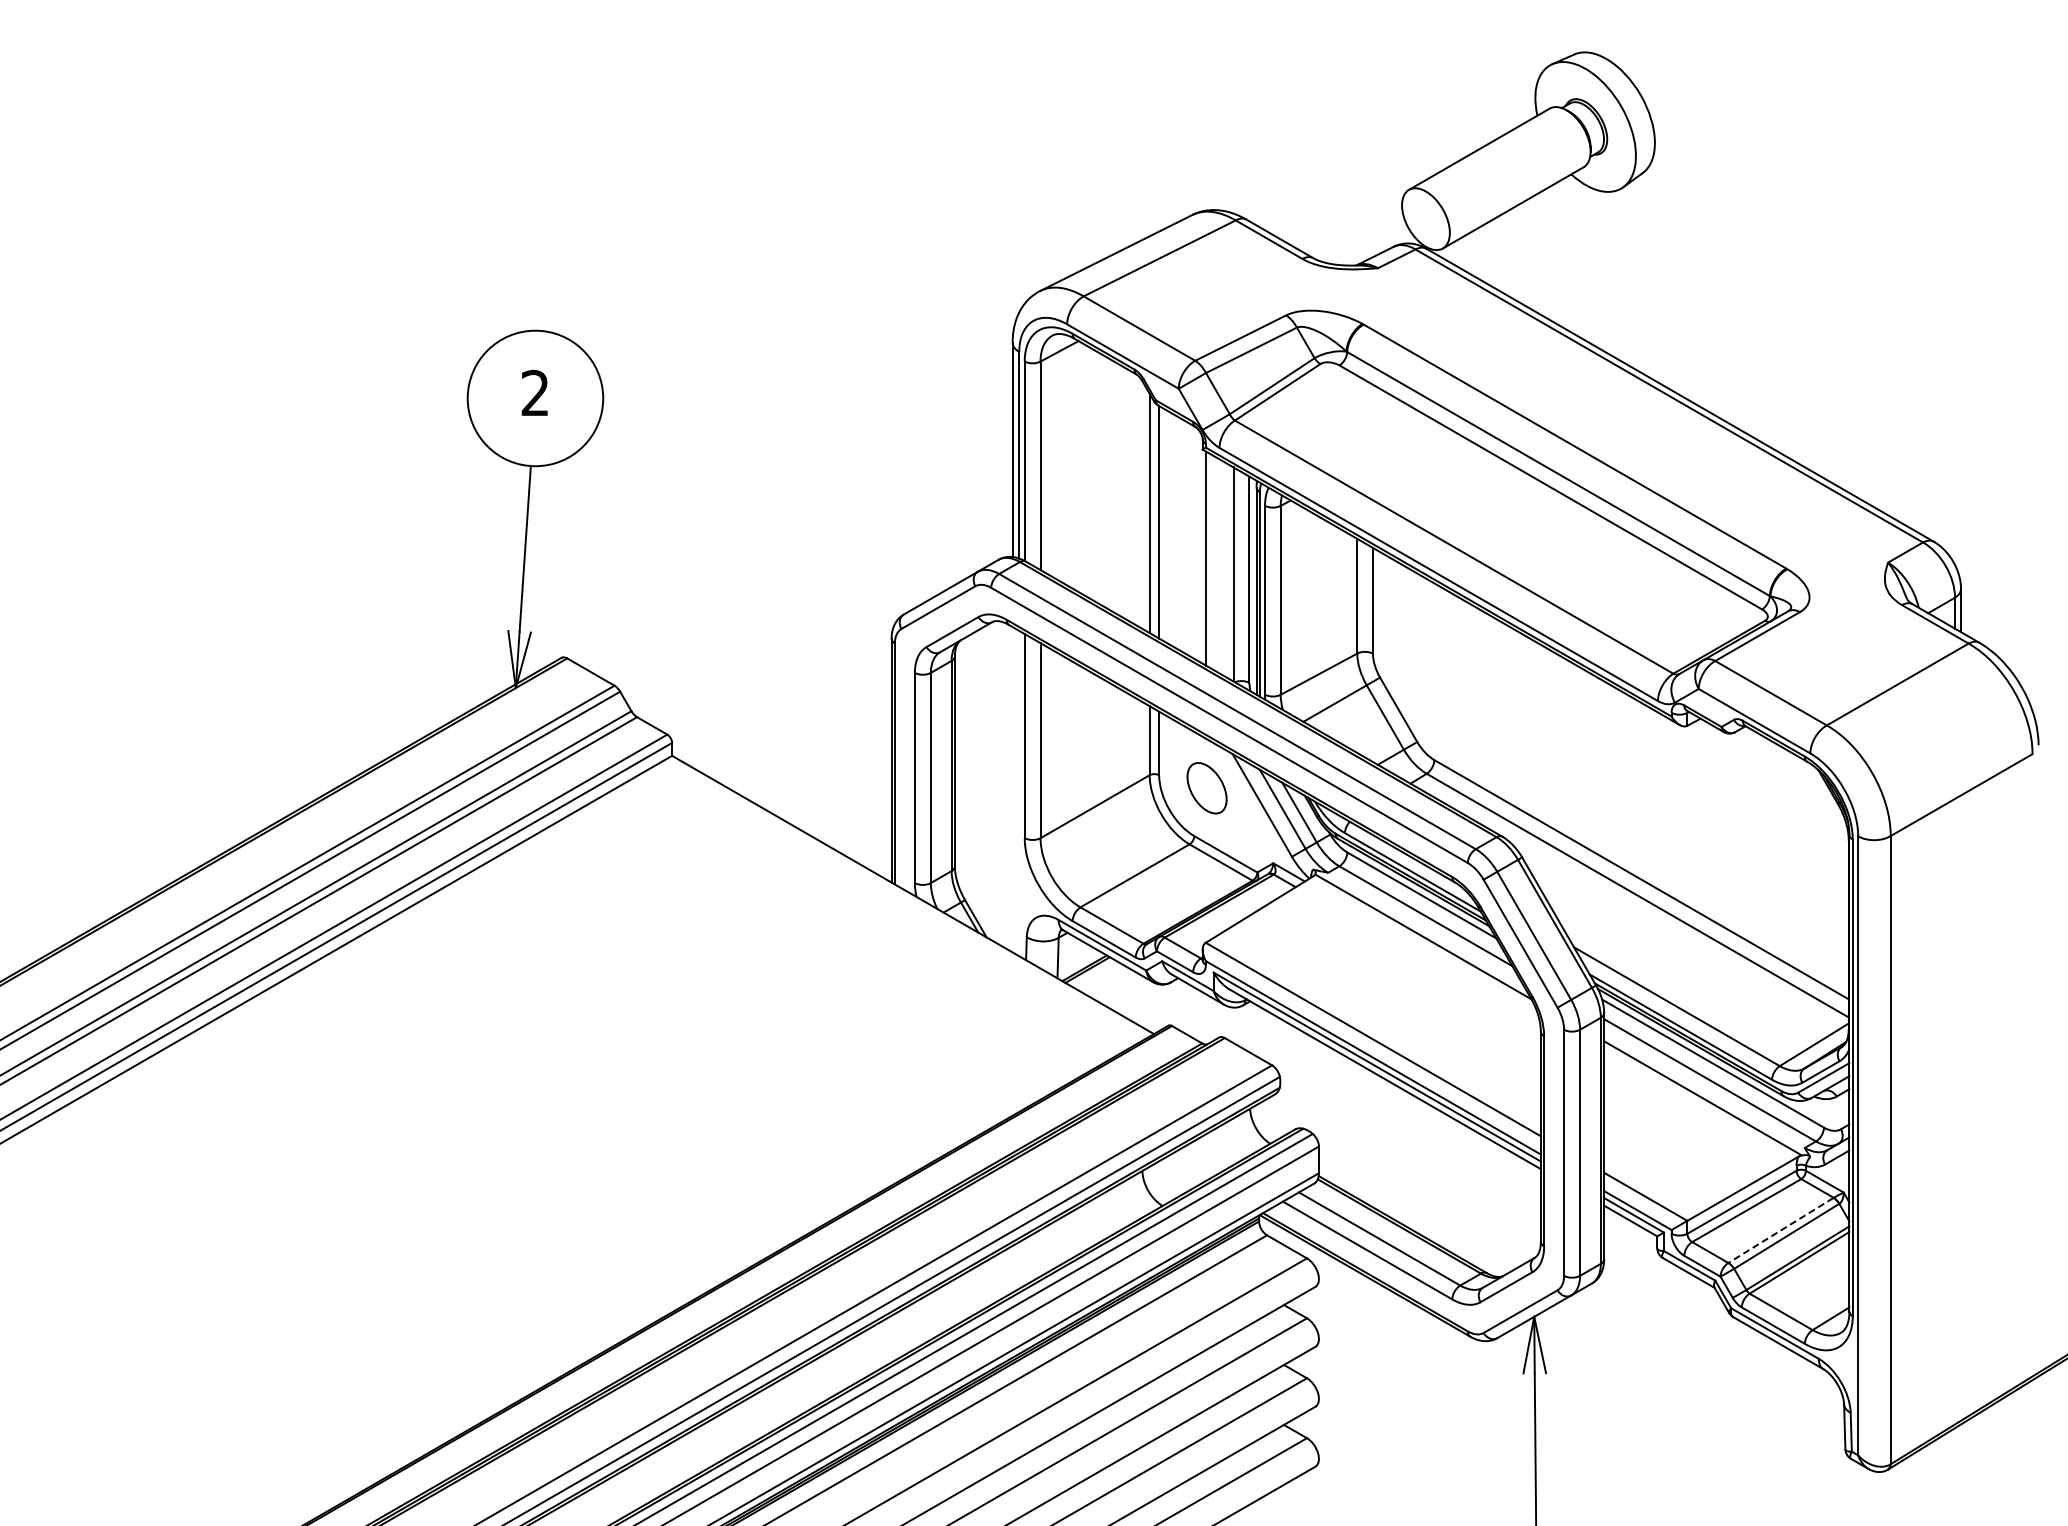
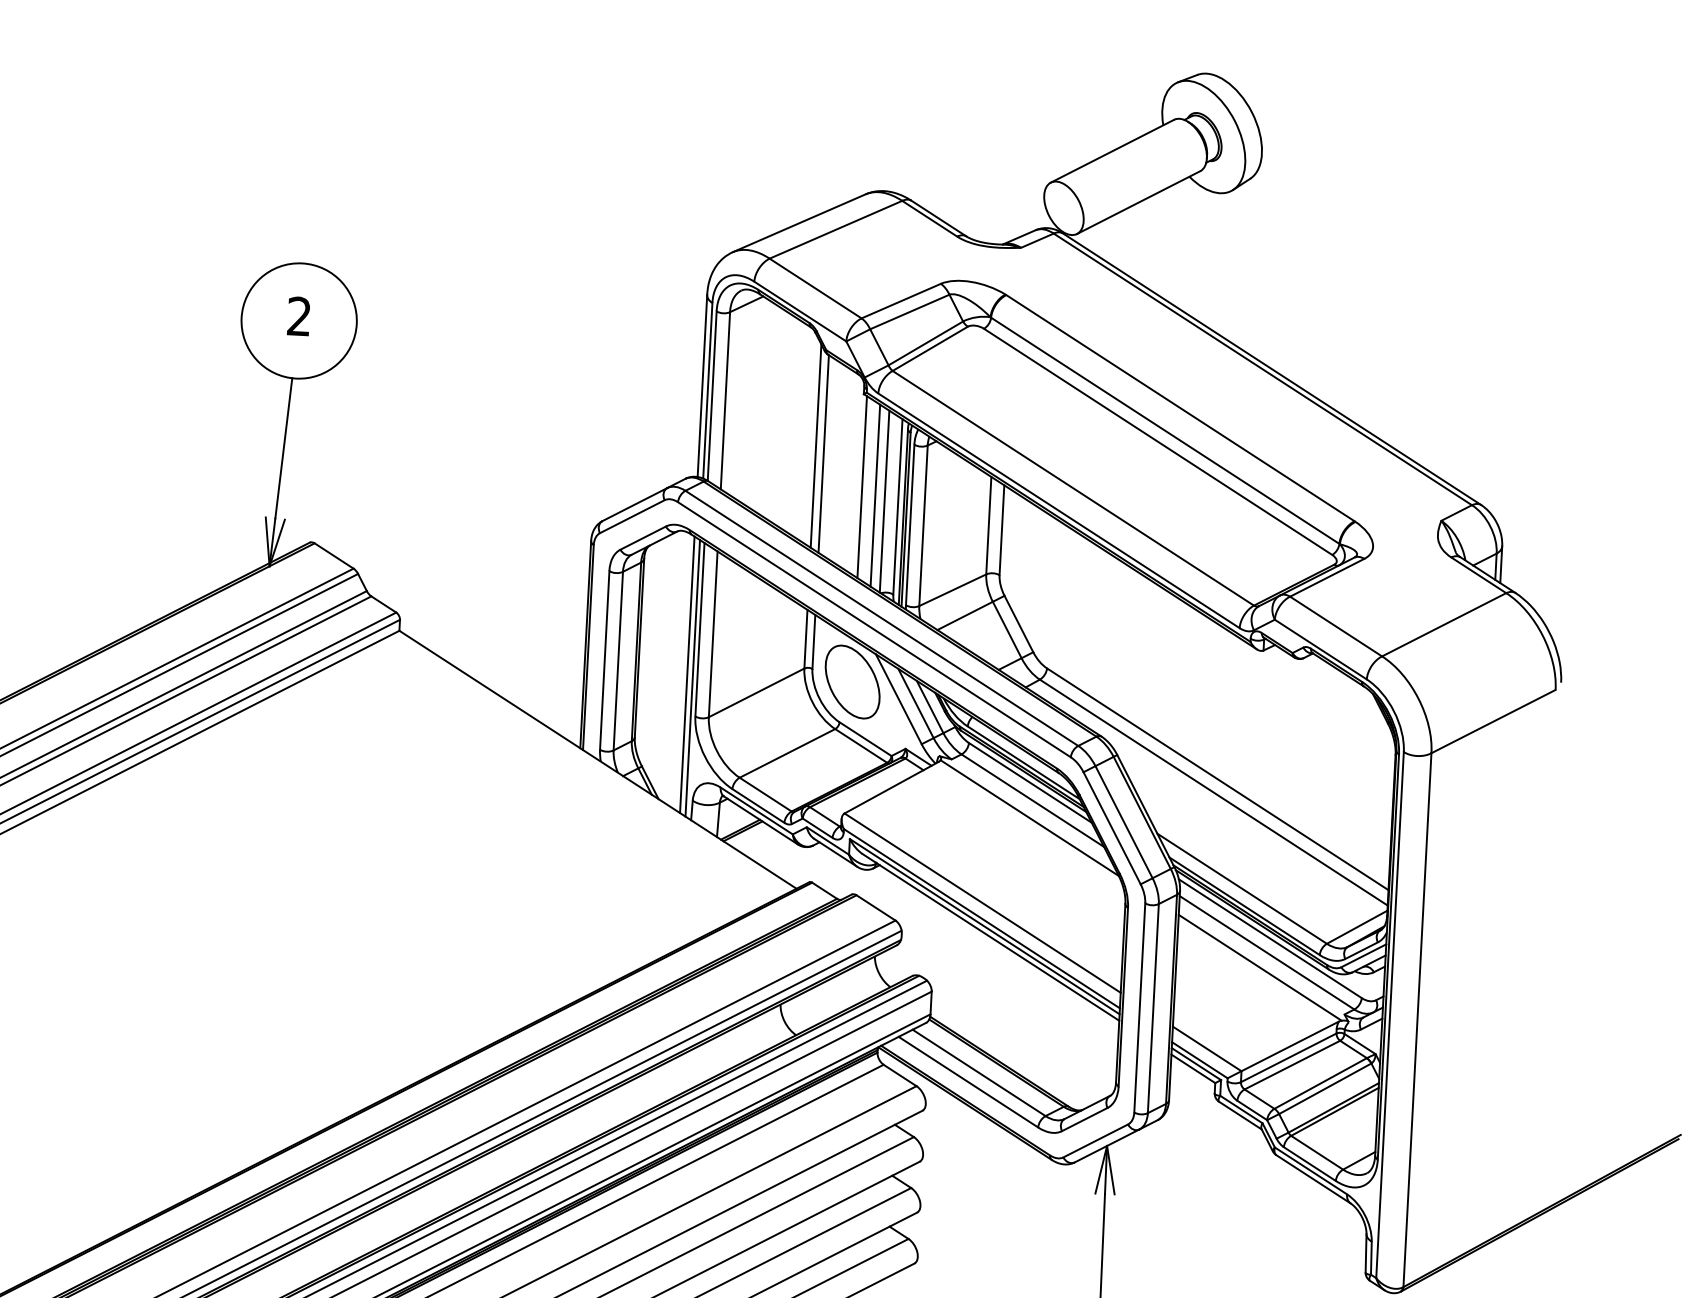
line: (1222, 567) -> (875, 495), added
part: (1206, 788) -> (852, 682), size x1.67
line: (1012, 789) -> (687, 674), added
line: (1019, 793) -> (692, 678), added
line: (1780, 1230) -> (1320, 1083), dashed -> solid

